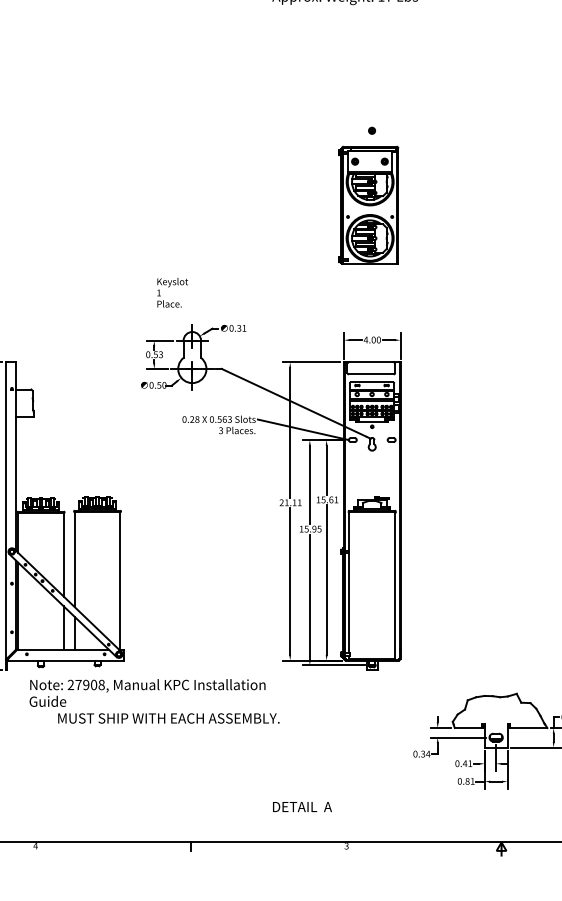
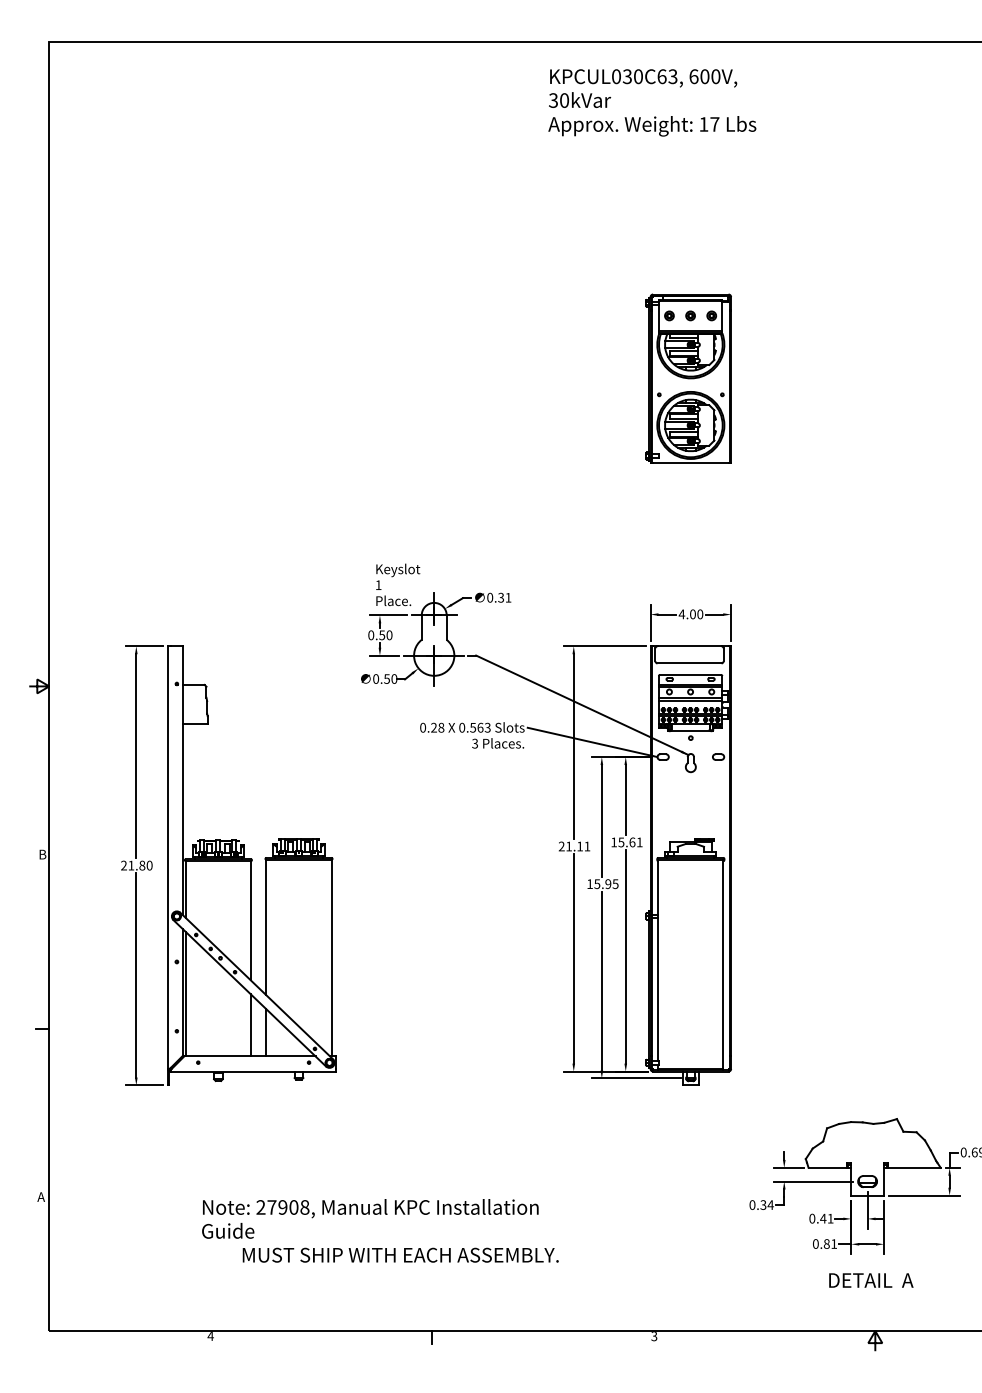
part: (368, 205) -> (688, 378), moved
text: (172, 292) -> (398, 584), moved
text: (161, 354) -> (389, 635), 0.53 -> 0.50
text: (154, 701) -> (380, 1230), moved
text: (302, 807) -> (871, 1280), moved

